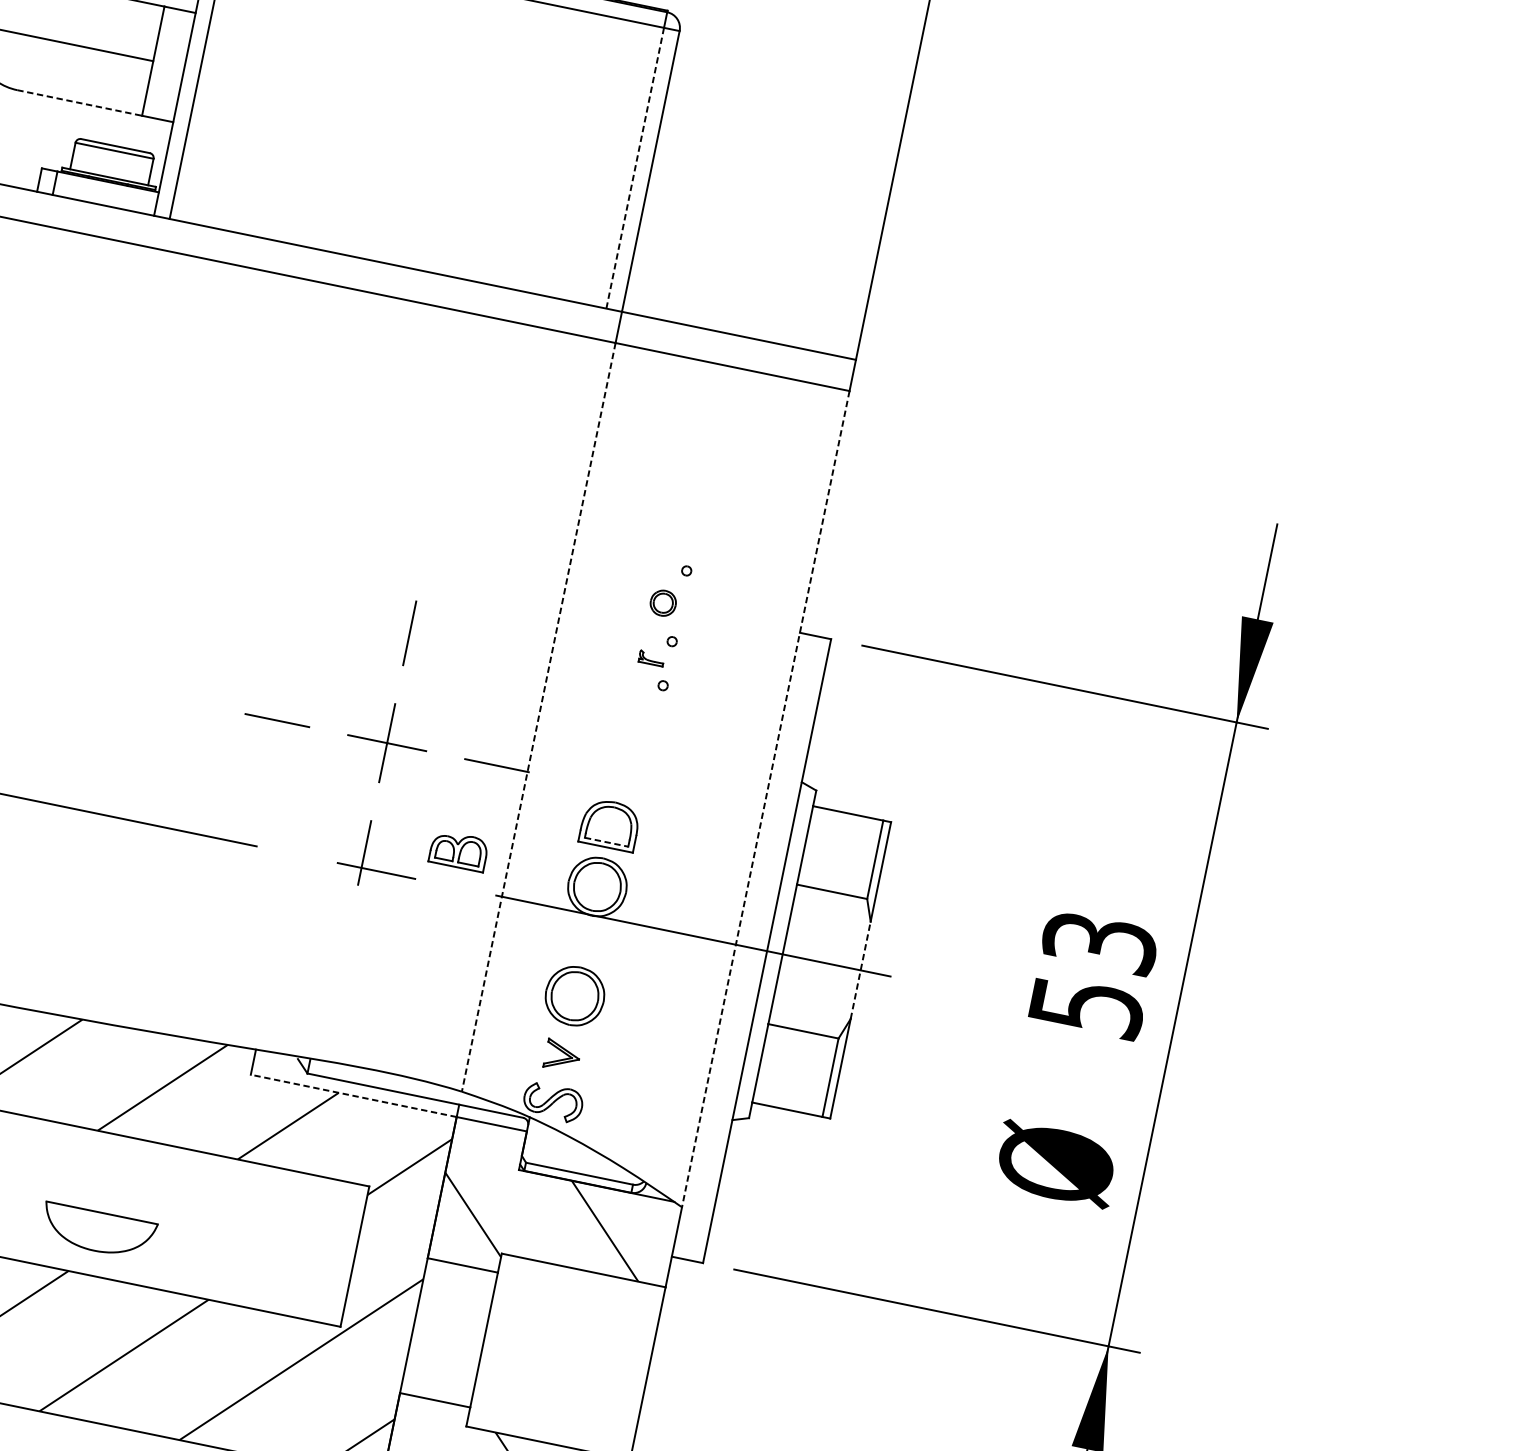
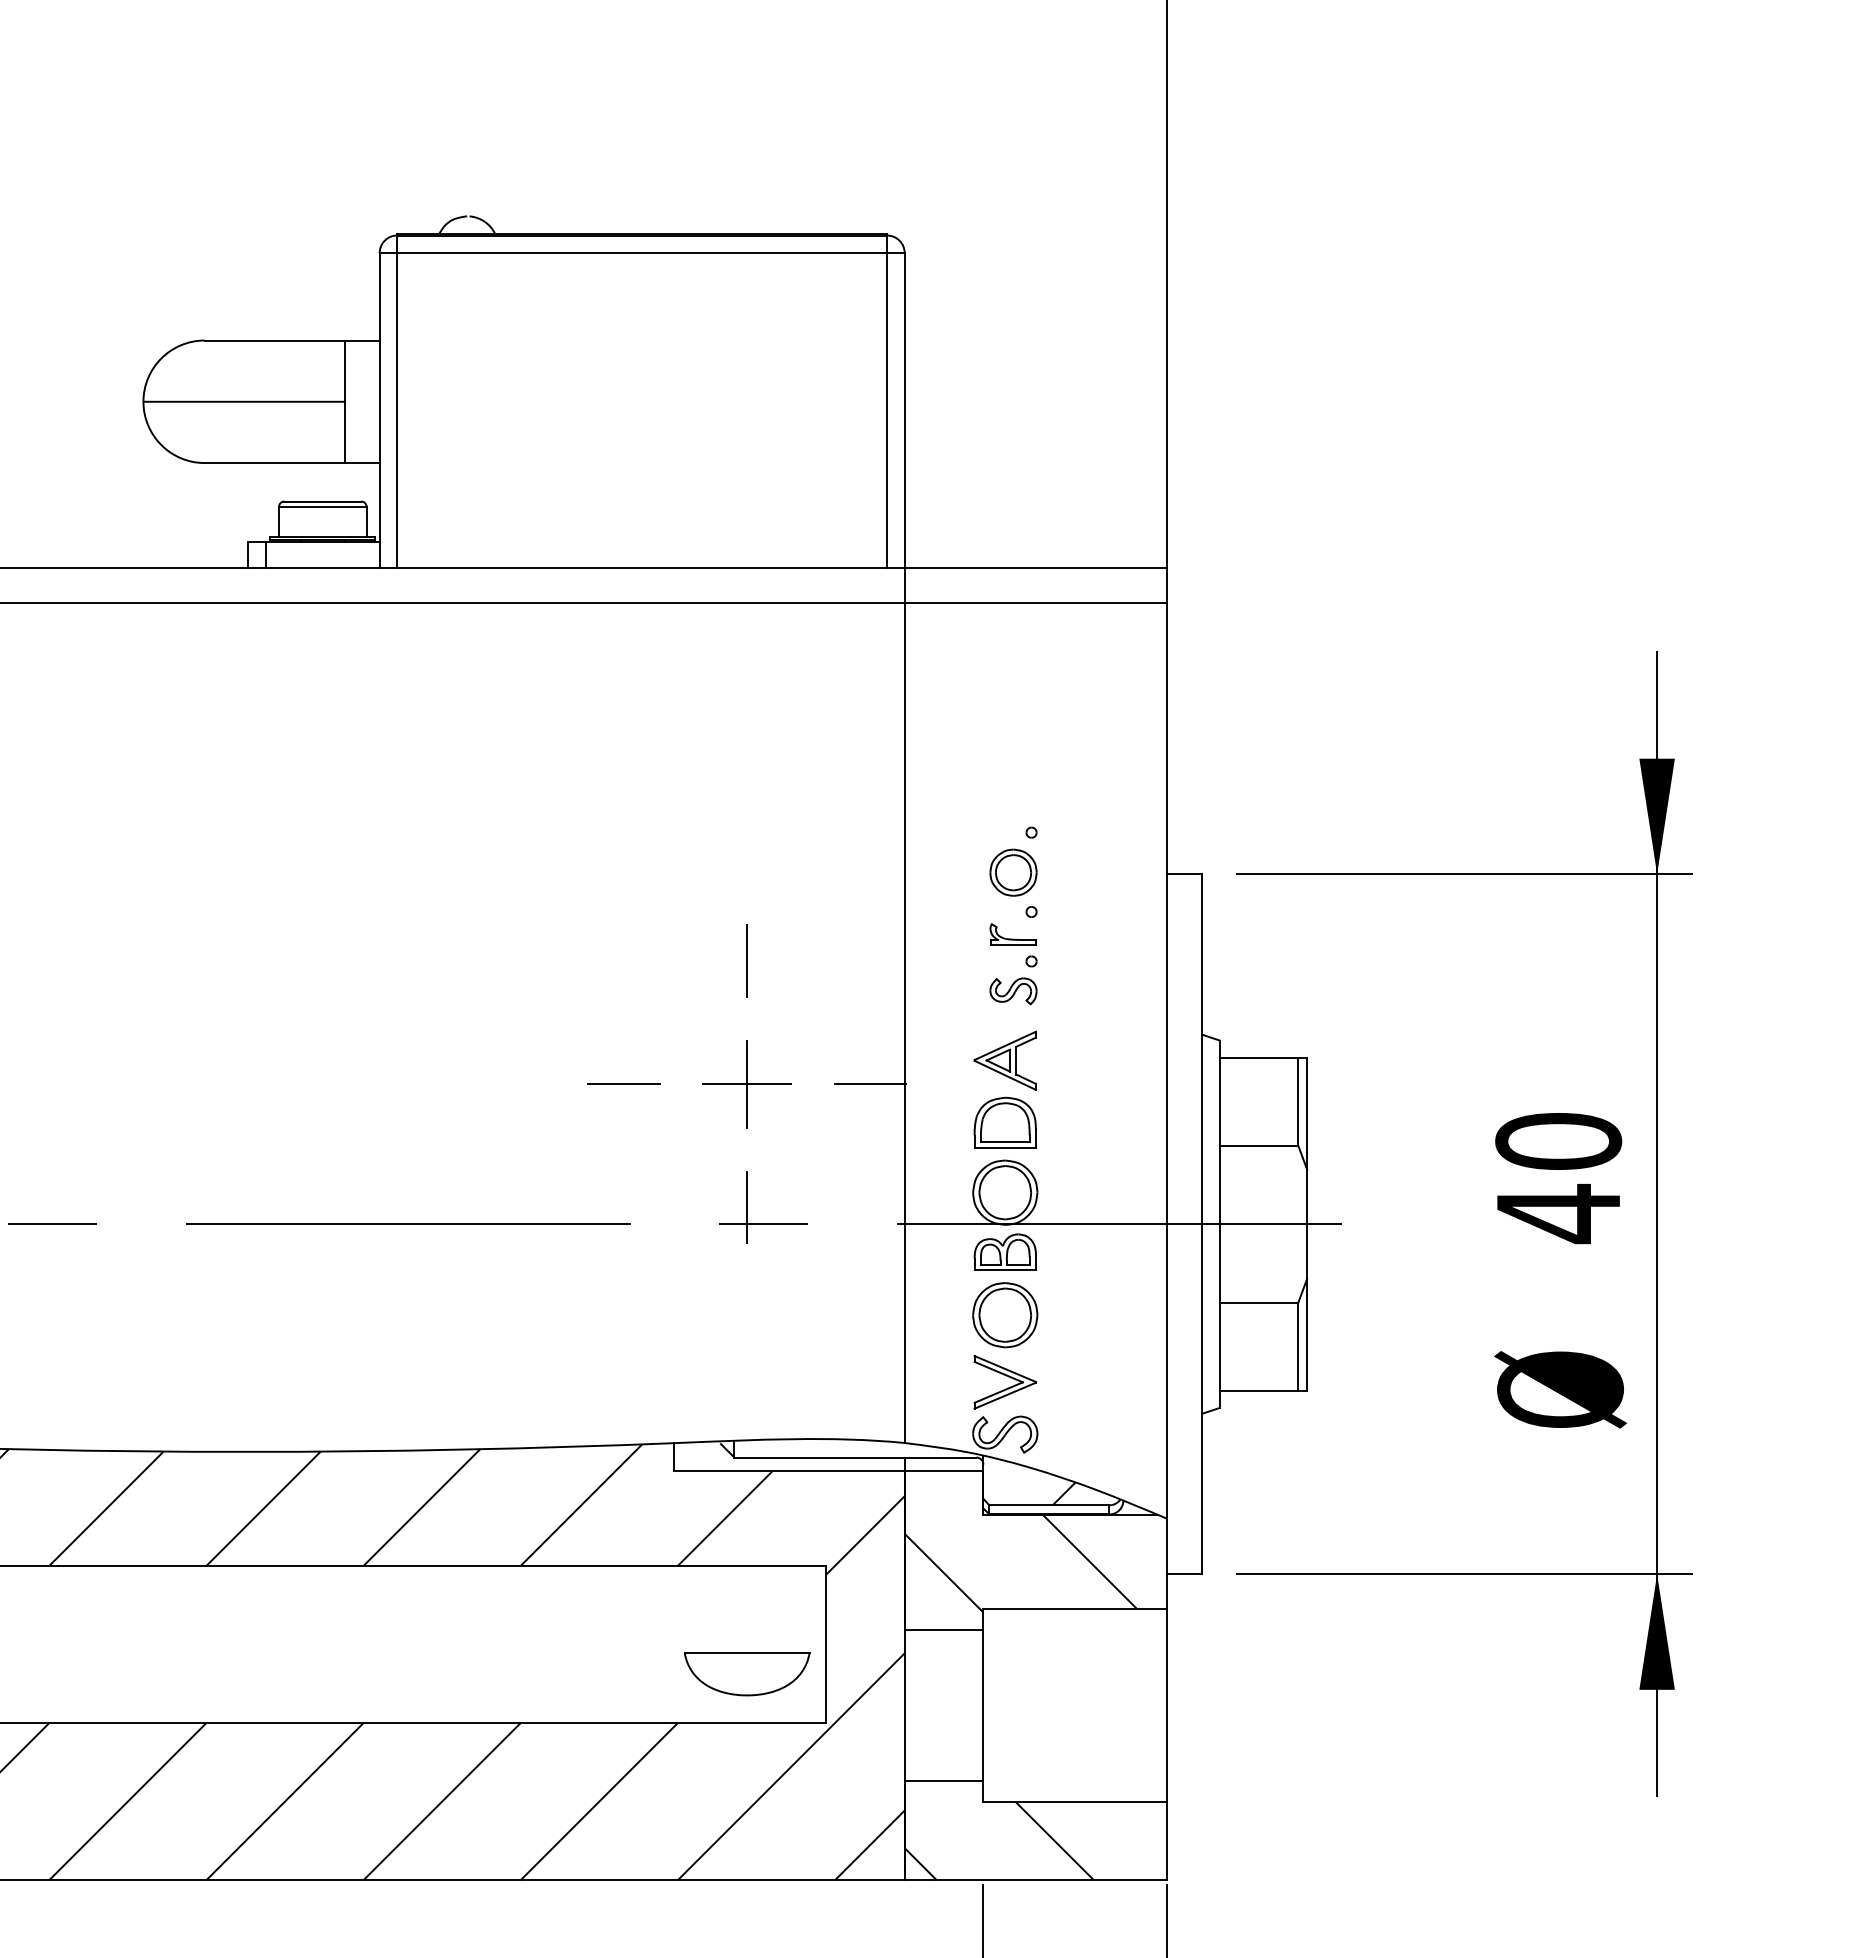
line: (79, 103) -> (274, 463), dashed -> solid
line: (635, 168) -> (887, 410), dashed -> solid
part: (663, 603) -> (1013, 872), size x1.67
part: (651, 658) -> (1012, 934), size x1.67
part: (641, 709) -> (1013, 991), added
line: (538, 717) -> (904, 1023), dashed -> solid
part: (620, 769) -> (1004, 1060), added
line: (766, 798) -> (1167, 1060), dashed -> solid
line: (606, 842) -> (1005, 1142), dashed -> solid
part: (458, 849) -> (1004, 1251), moved
line: (860, 970) -> (1307, 1224), dashed -> solid
text: (1093, 975) -> (1558, 1178), 53 -> 40
part: (561, 1056) -> (1004, 1382), size x1.67
line: (353, 1095) -> (788, 1471), dashed -> solid
hatch: (594, 1165) -> (1063, 1493), added
part: (98, 1232) -> (747, 1674), moved

